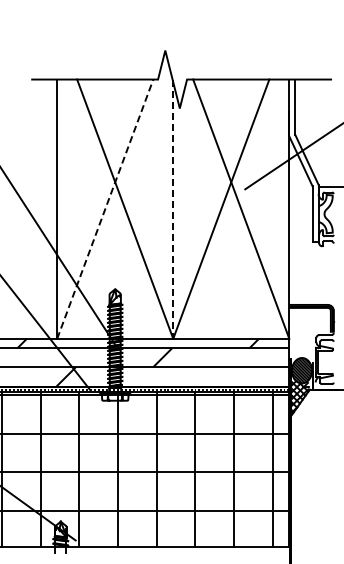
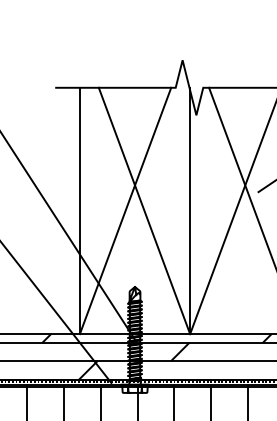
line: (105, 208) -> (125, 210), dashed -> solid
line: (173, 209) -> (190, 211), dashed -> solid

